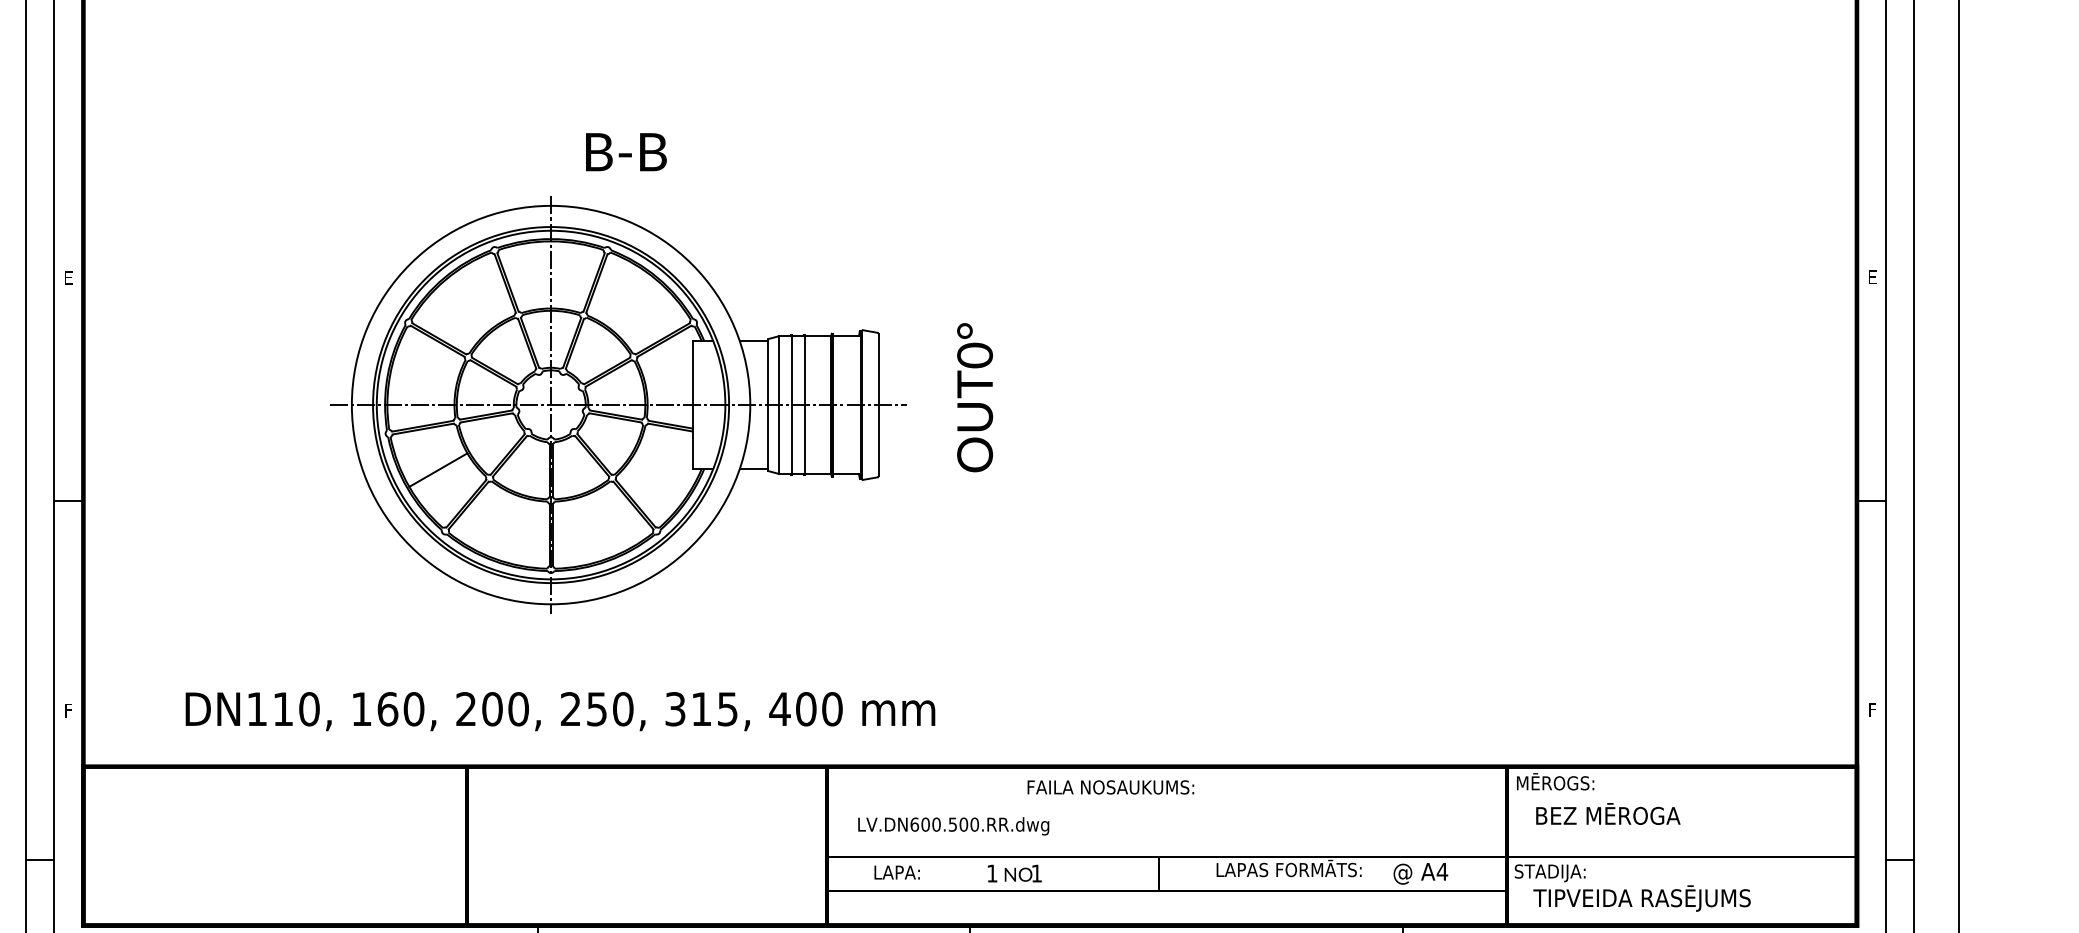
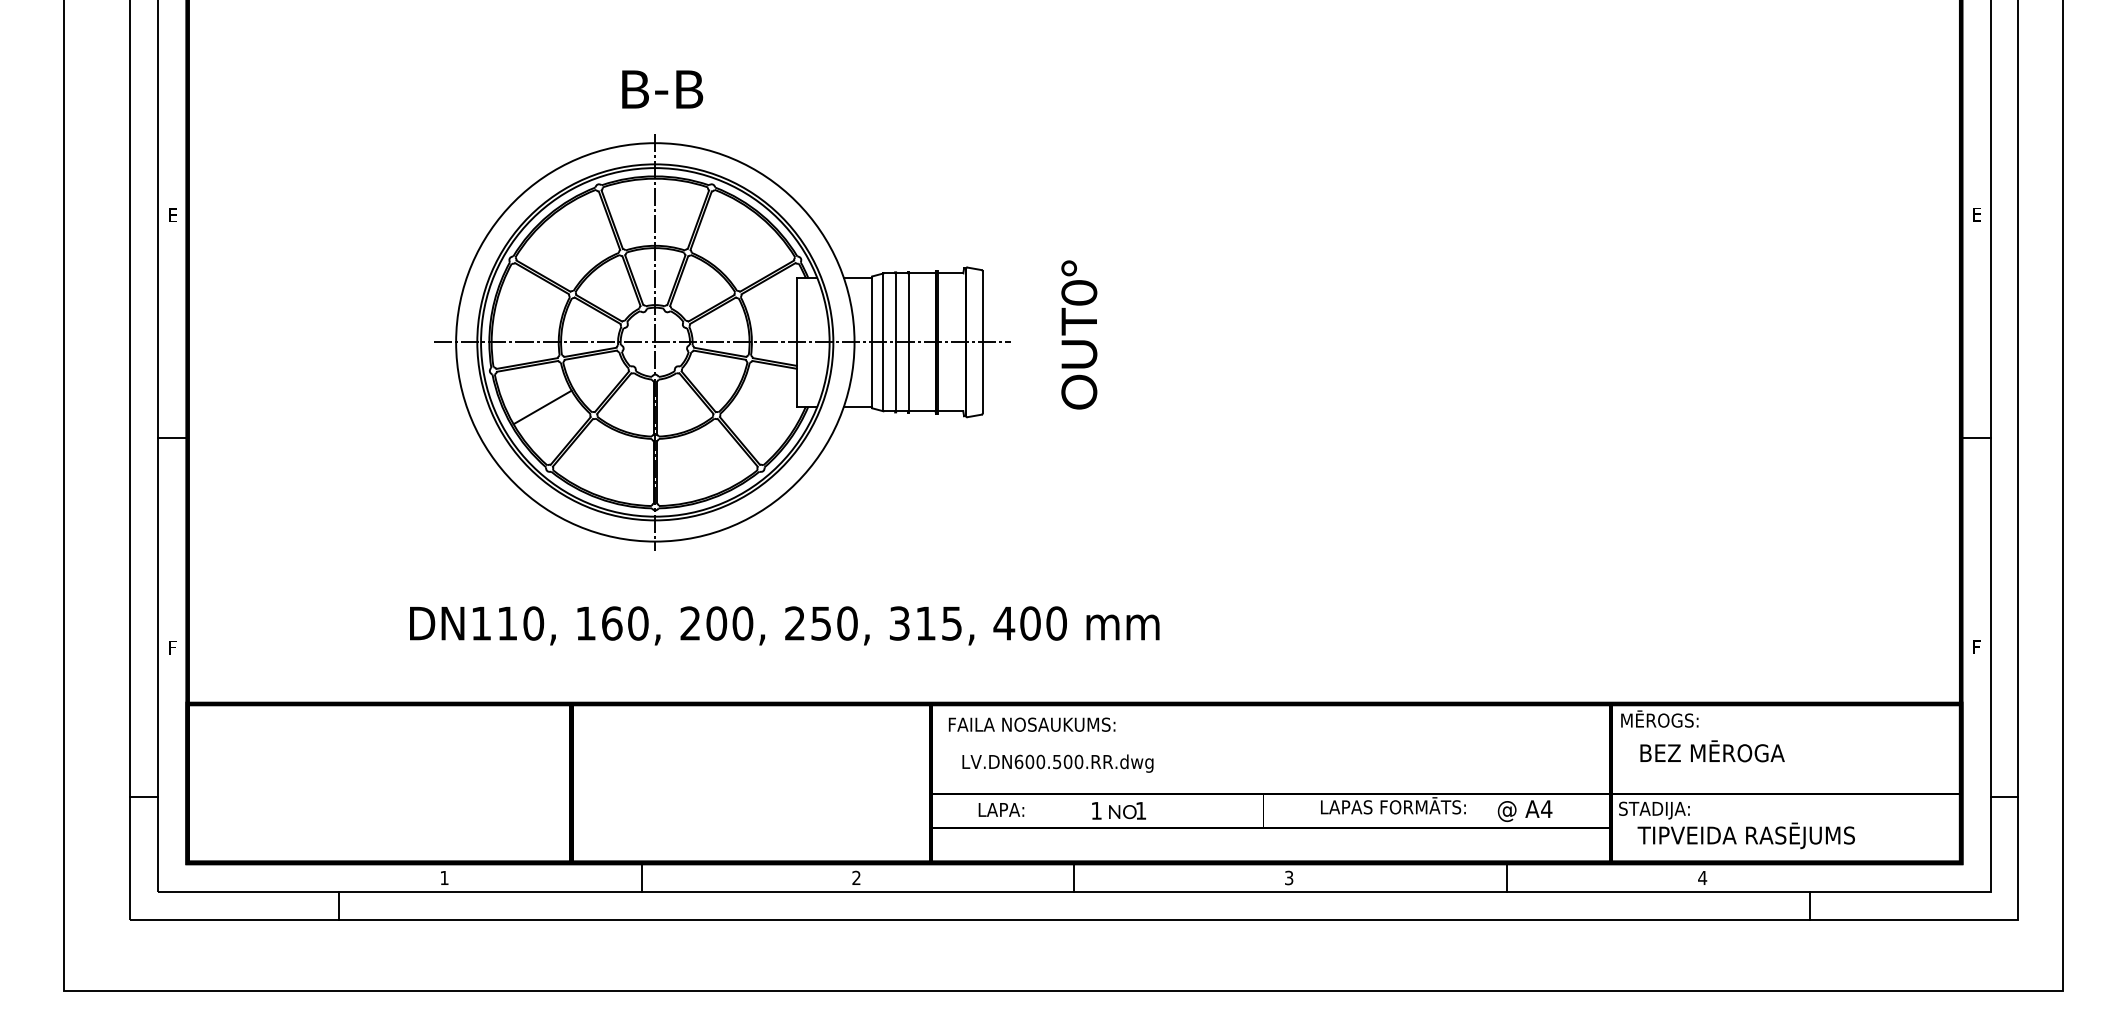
text: (626, 152) -> (662, 89), moved
text: (560, 711) -> (784, 625), moved
text: (1110, 787) -> (1031, 724), moved

